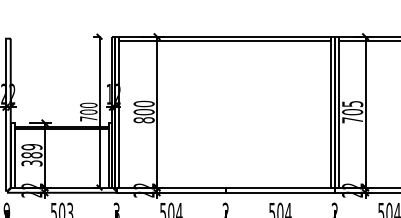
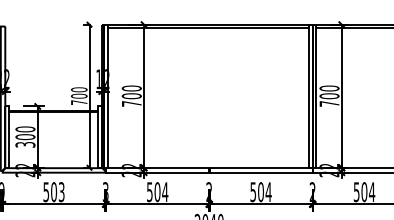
text: (352, 104) -> (329, 88), 705 -> 700
text: (143, 119) -> (131, 103), 800 -> 700
text: (32, 151) -> (25, 133), 389 -> 300

